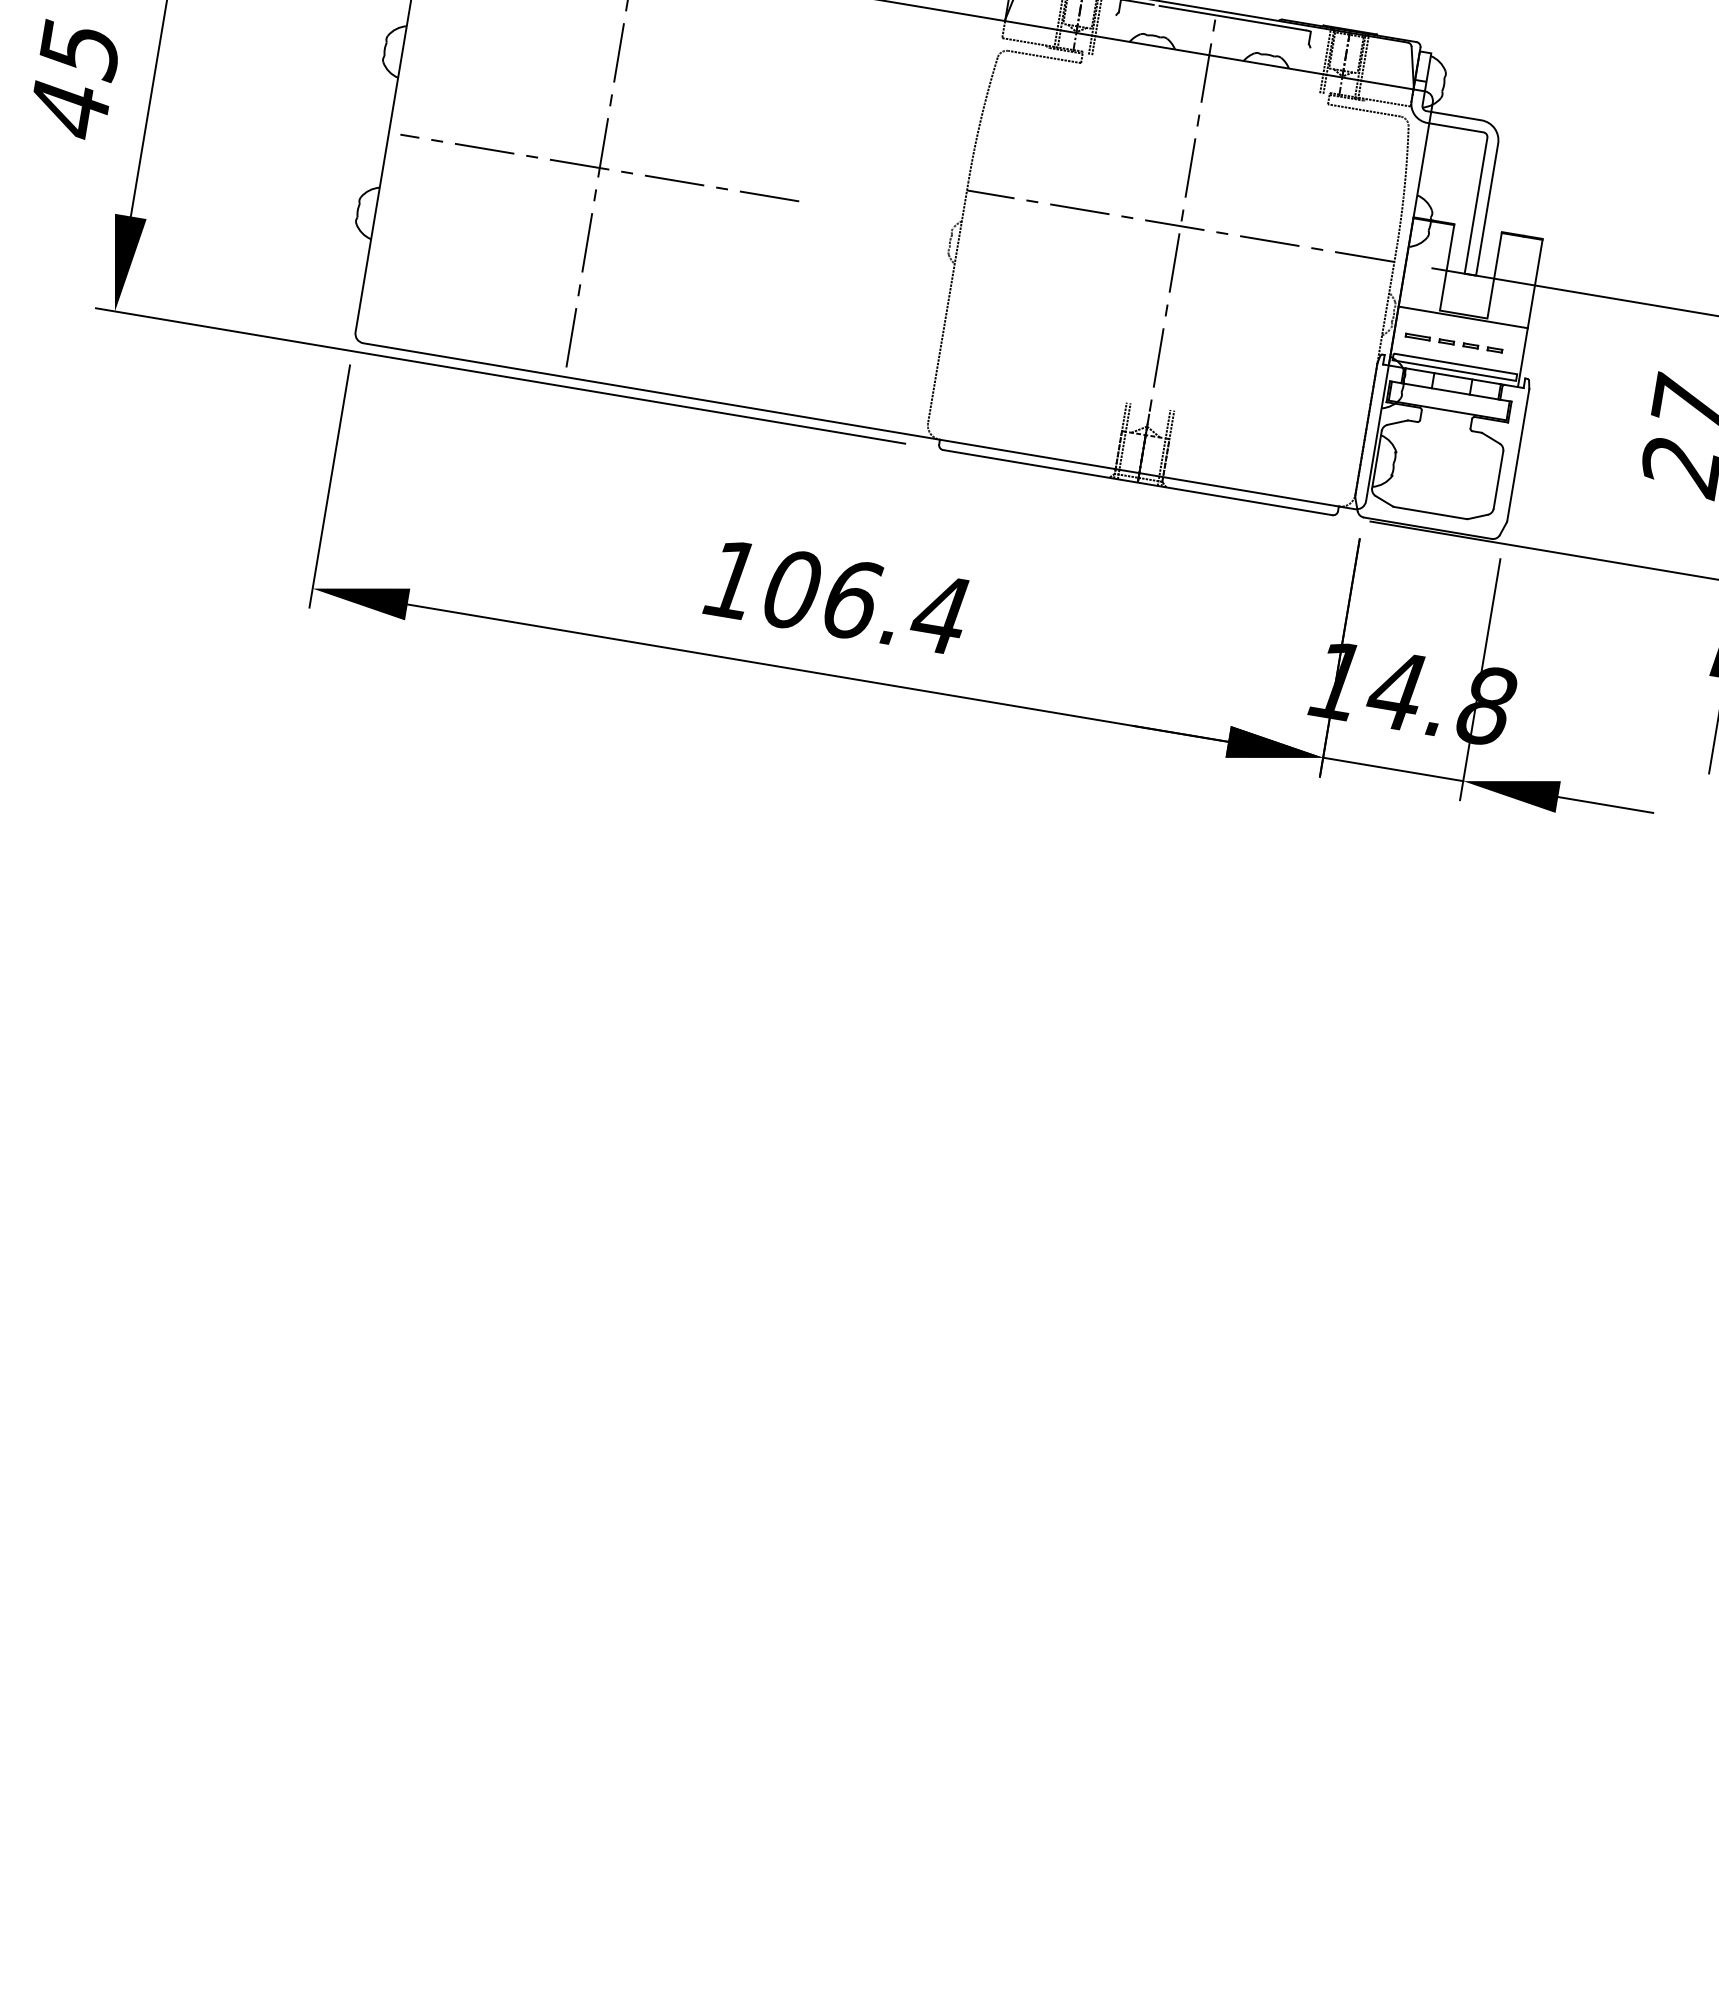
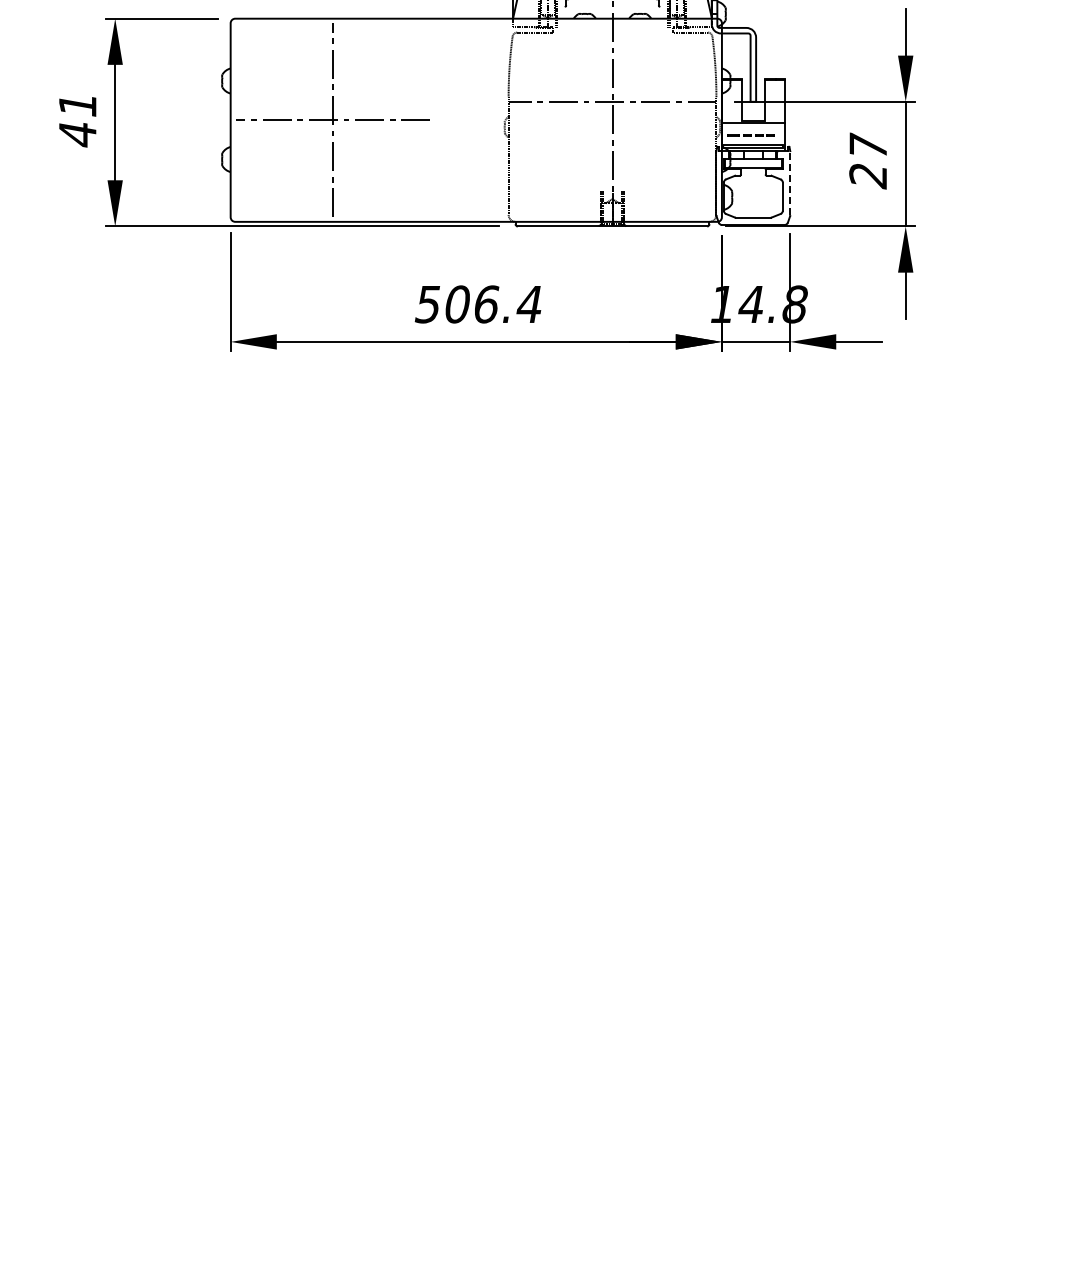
text: (79, 49) -> (77, 105), 45 -> 41
line: (1518, 455) -> (790, 183), solid -> dashed
text: (730, 579) -> (427, 304), 106.4 -> 506.4

